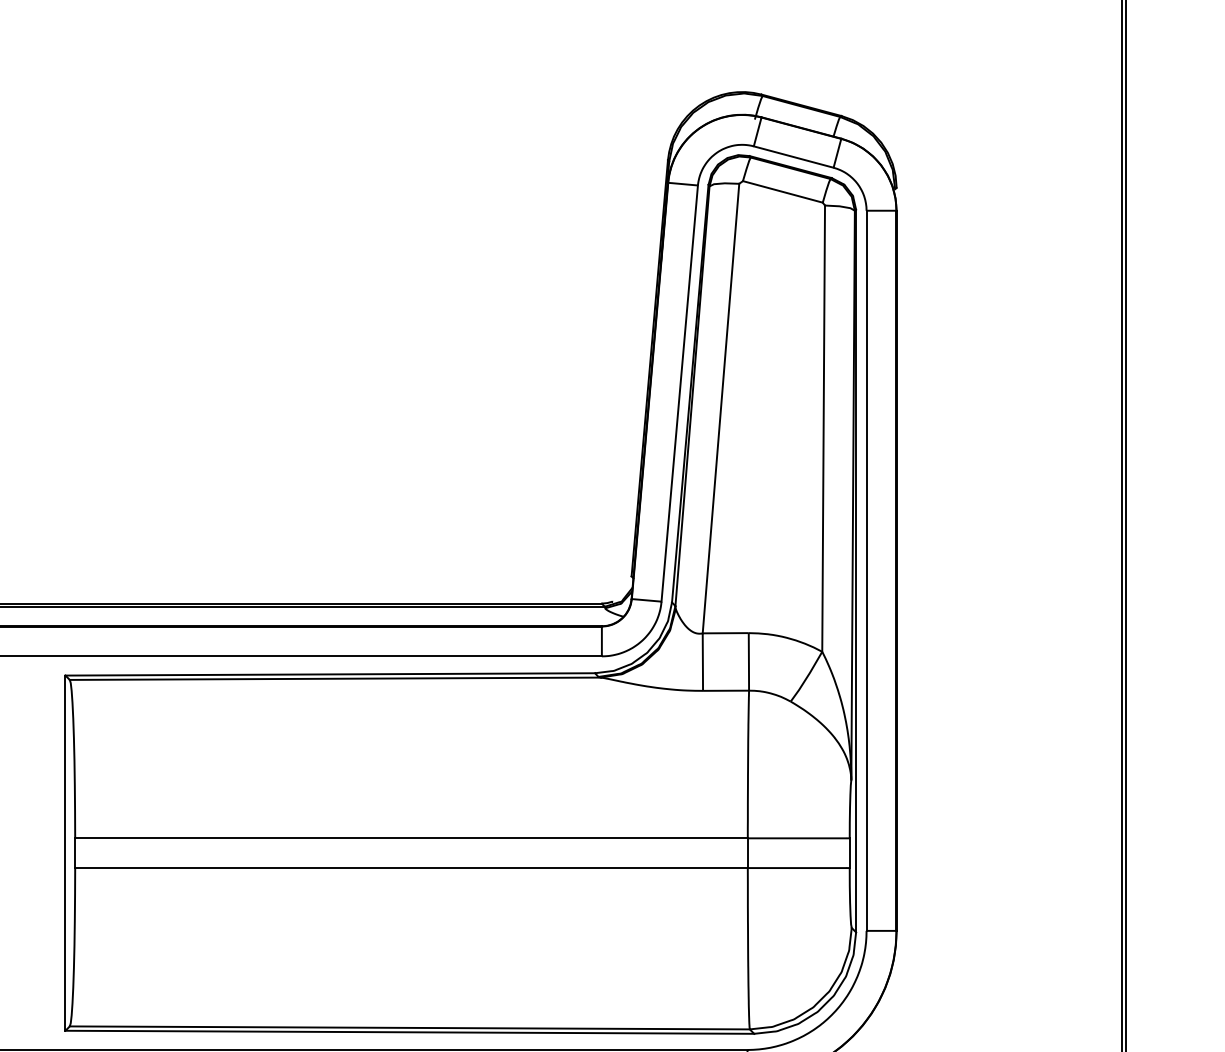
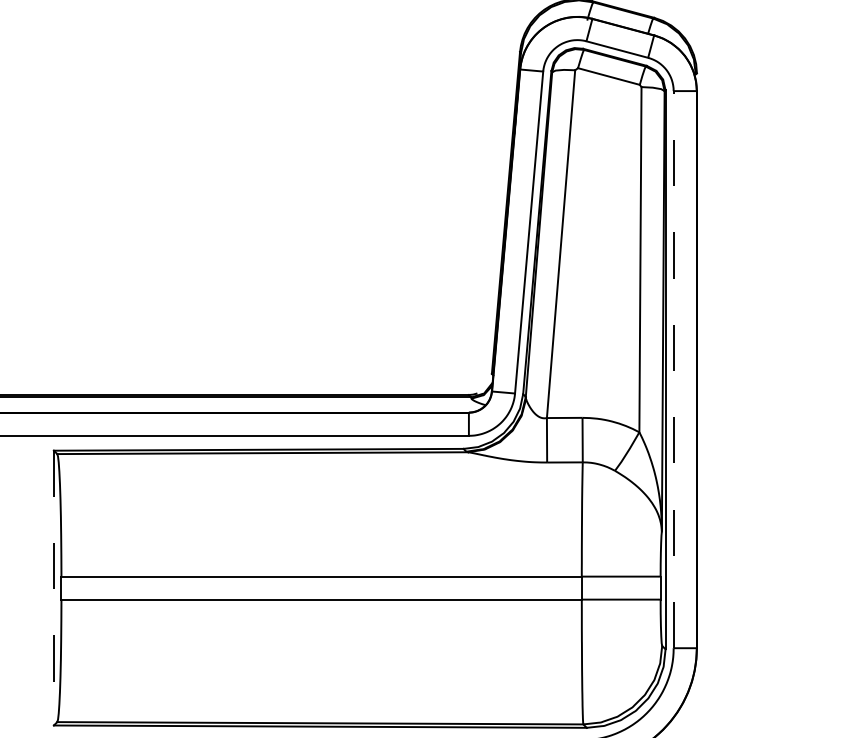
line: (866, 570) -> (673, 369), solid -> dashed
line: (65, 853) -> (53, 588), solid -> dashed

